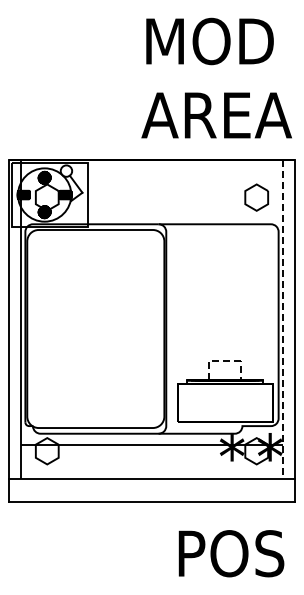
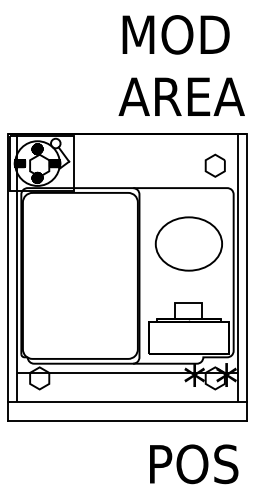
part: (224, 290) -> (188, 243), added
line: (283, 319) -> (237, 267), dashed -> solid
line: (224, 361) -> (188, 303), dashed -> solid

